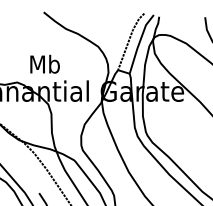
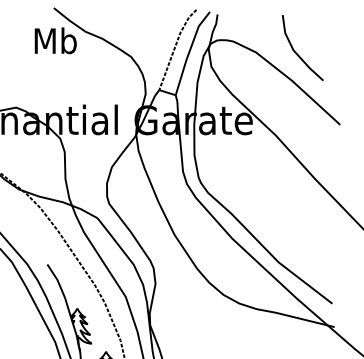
text: (44, 64) -> (55, 40), moved

